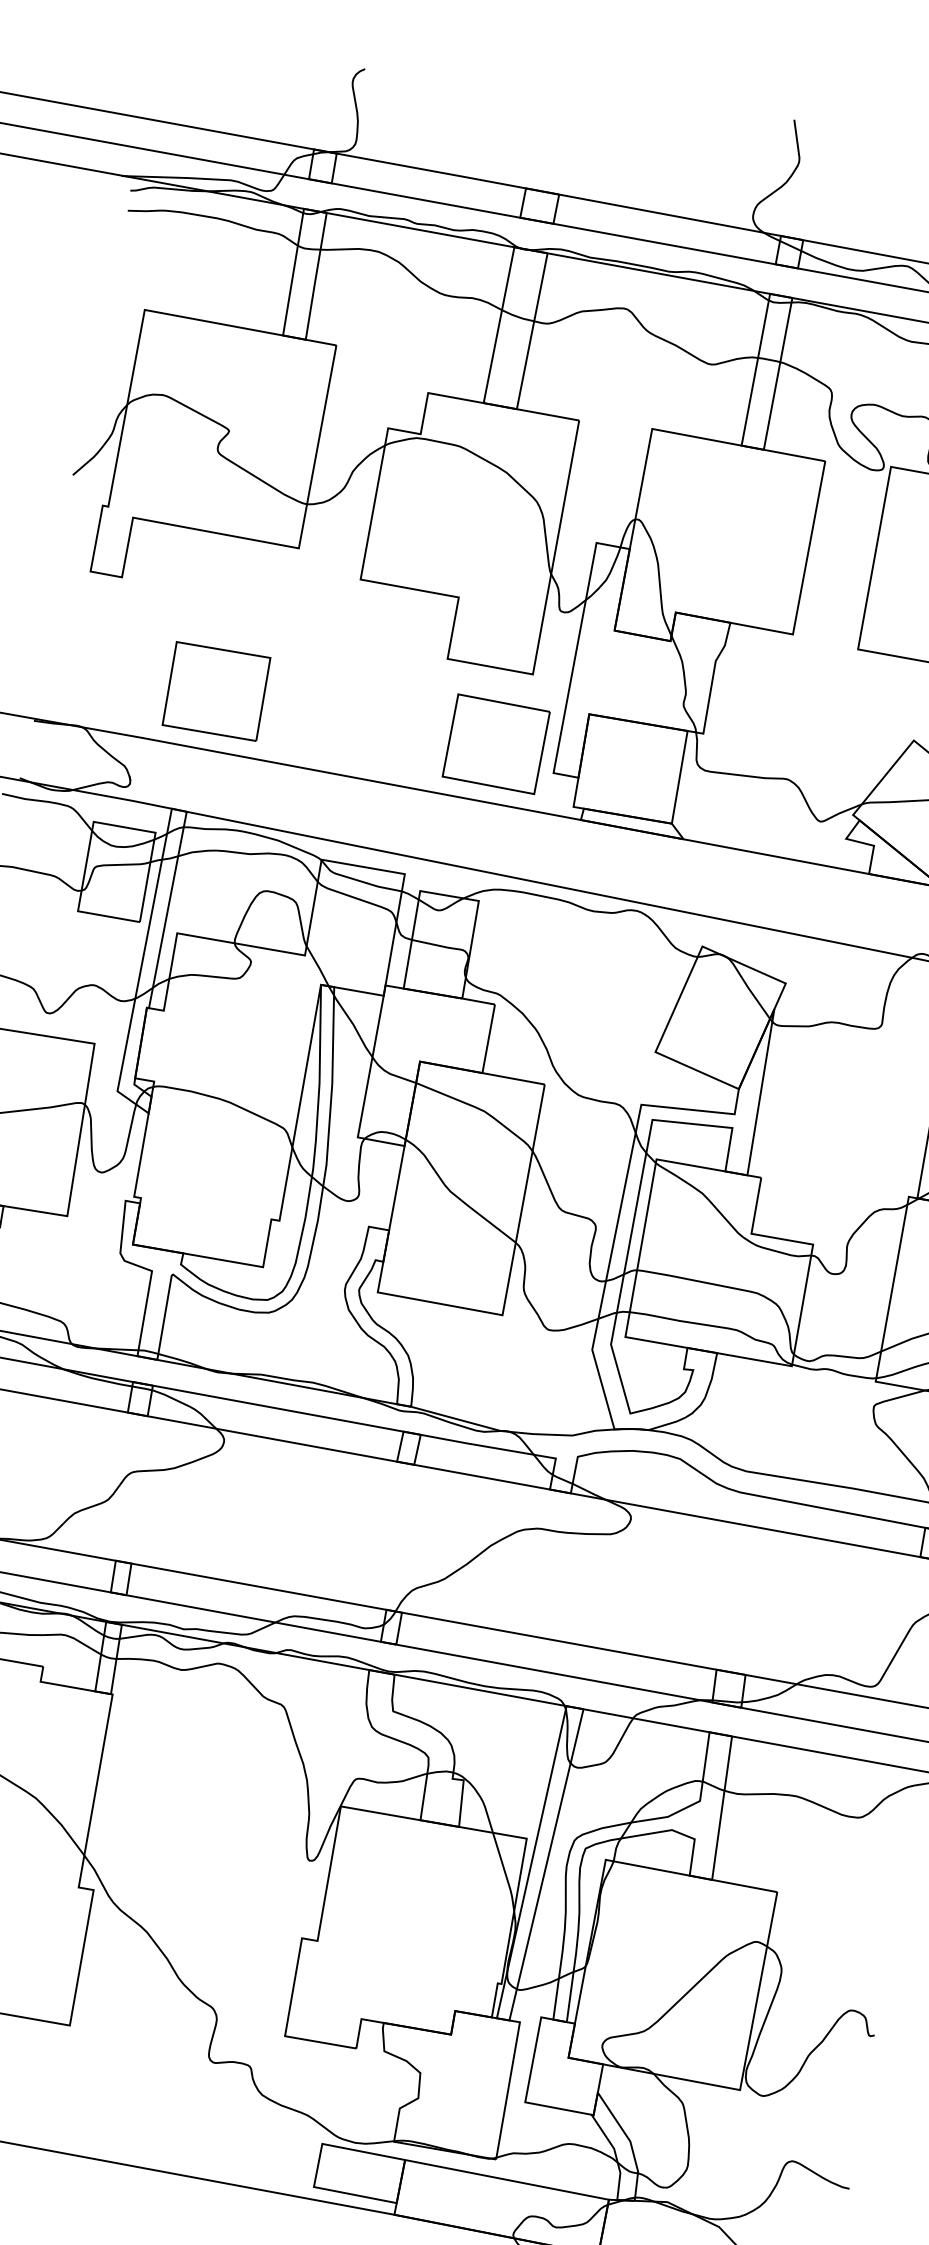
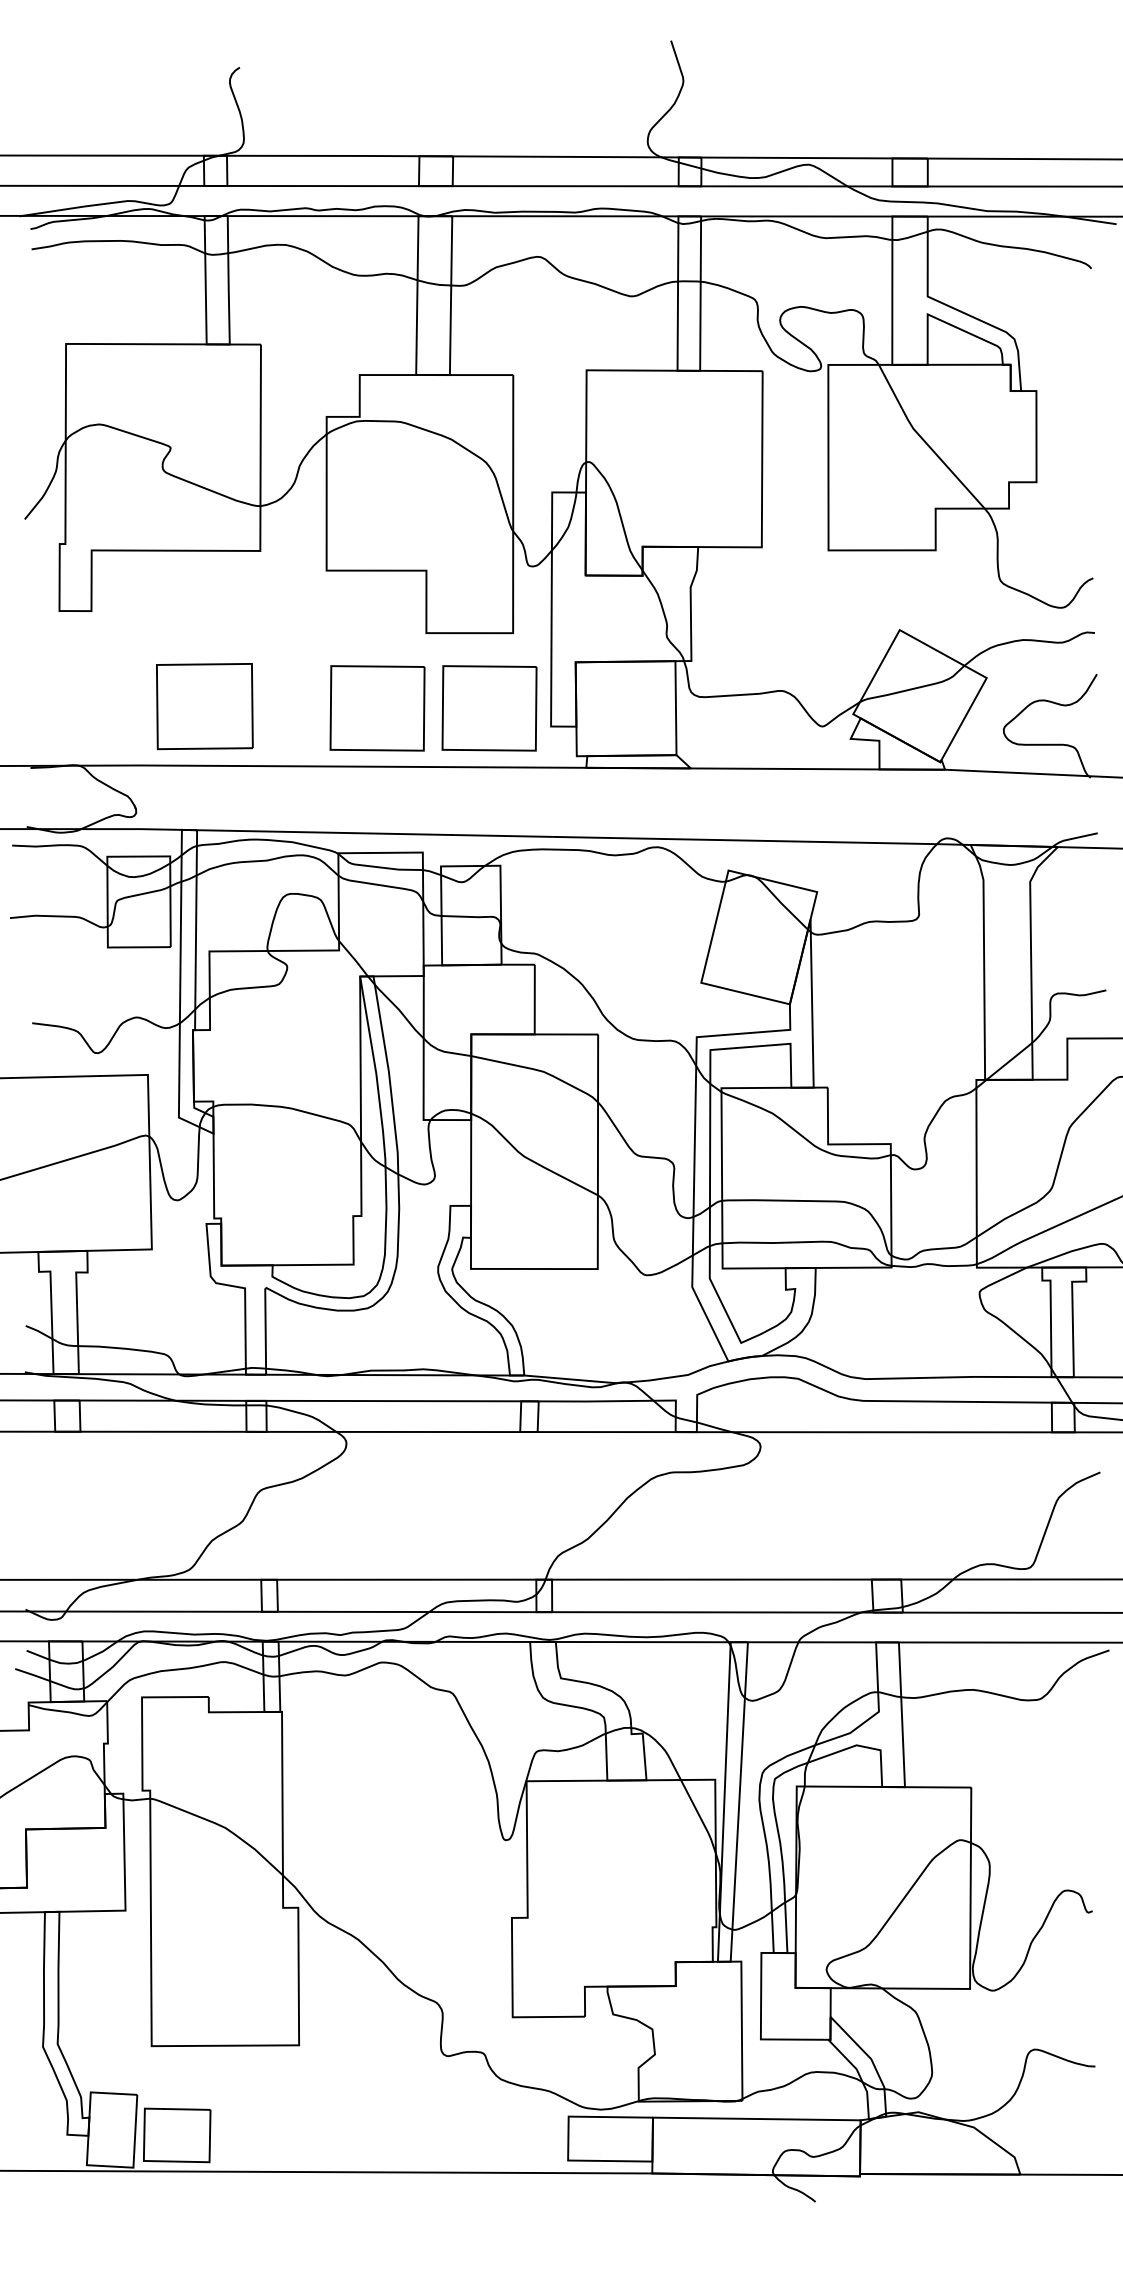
part: (386, 724) -> (377, 708), added

